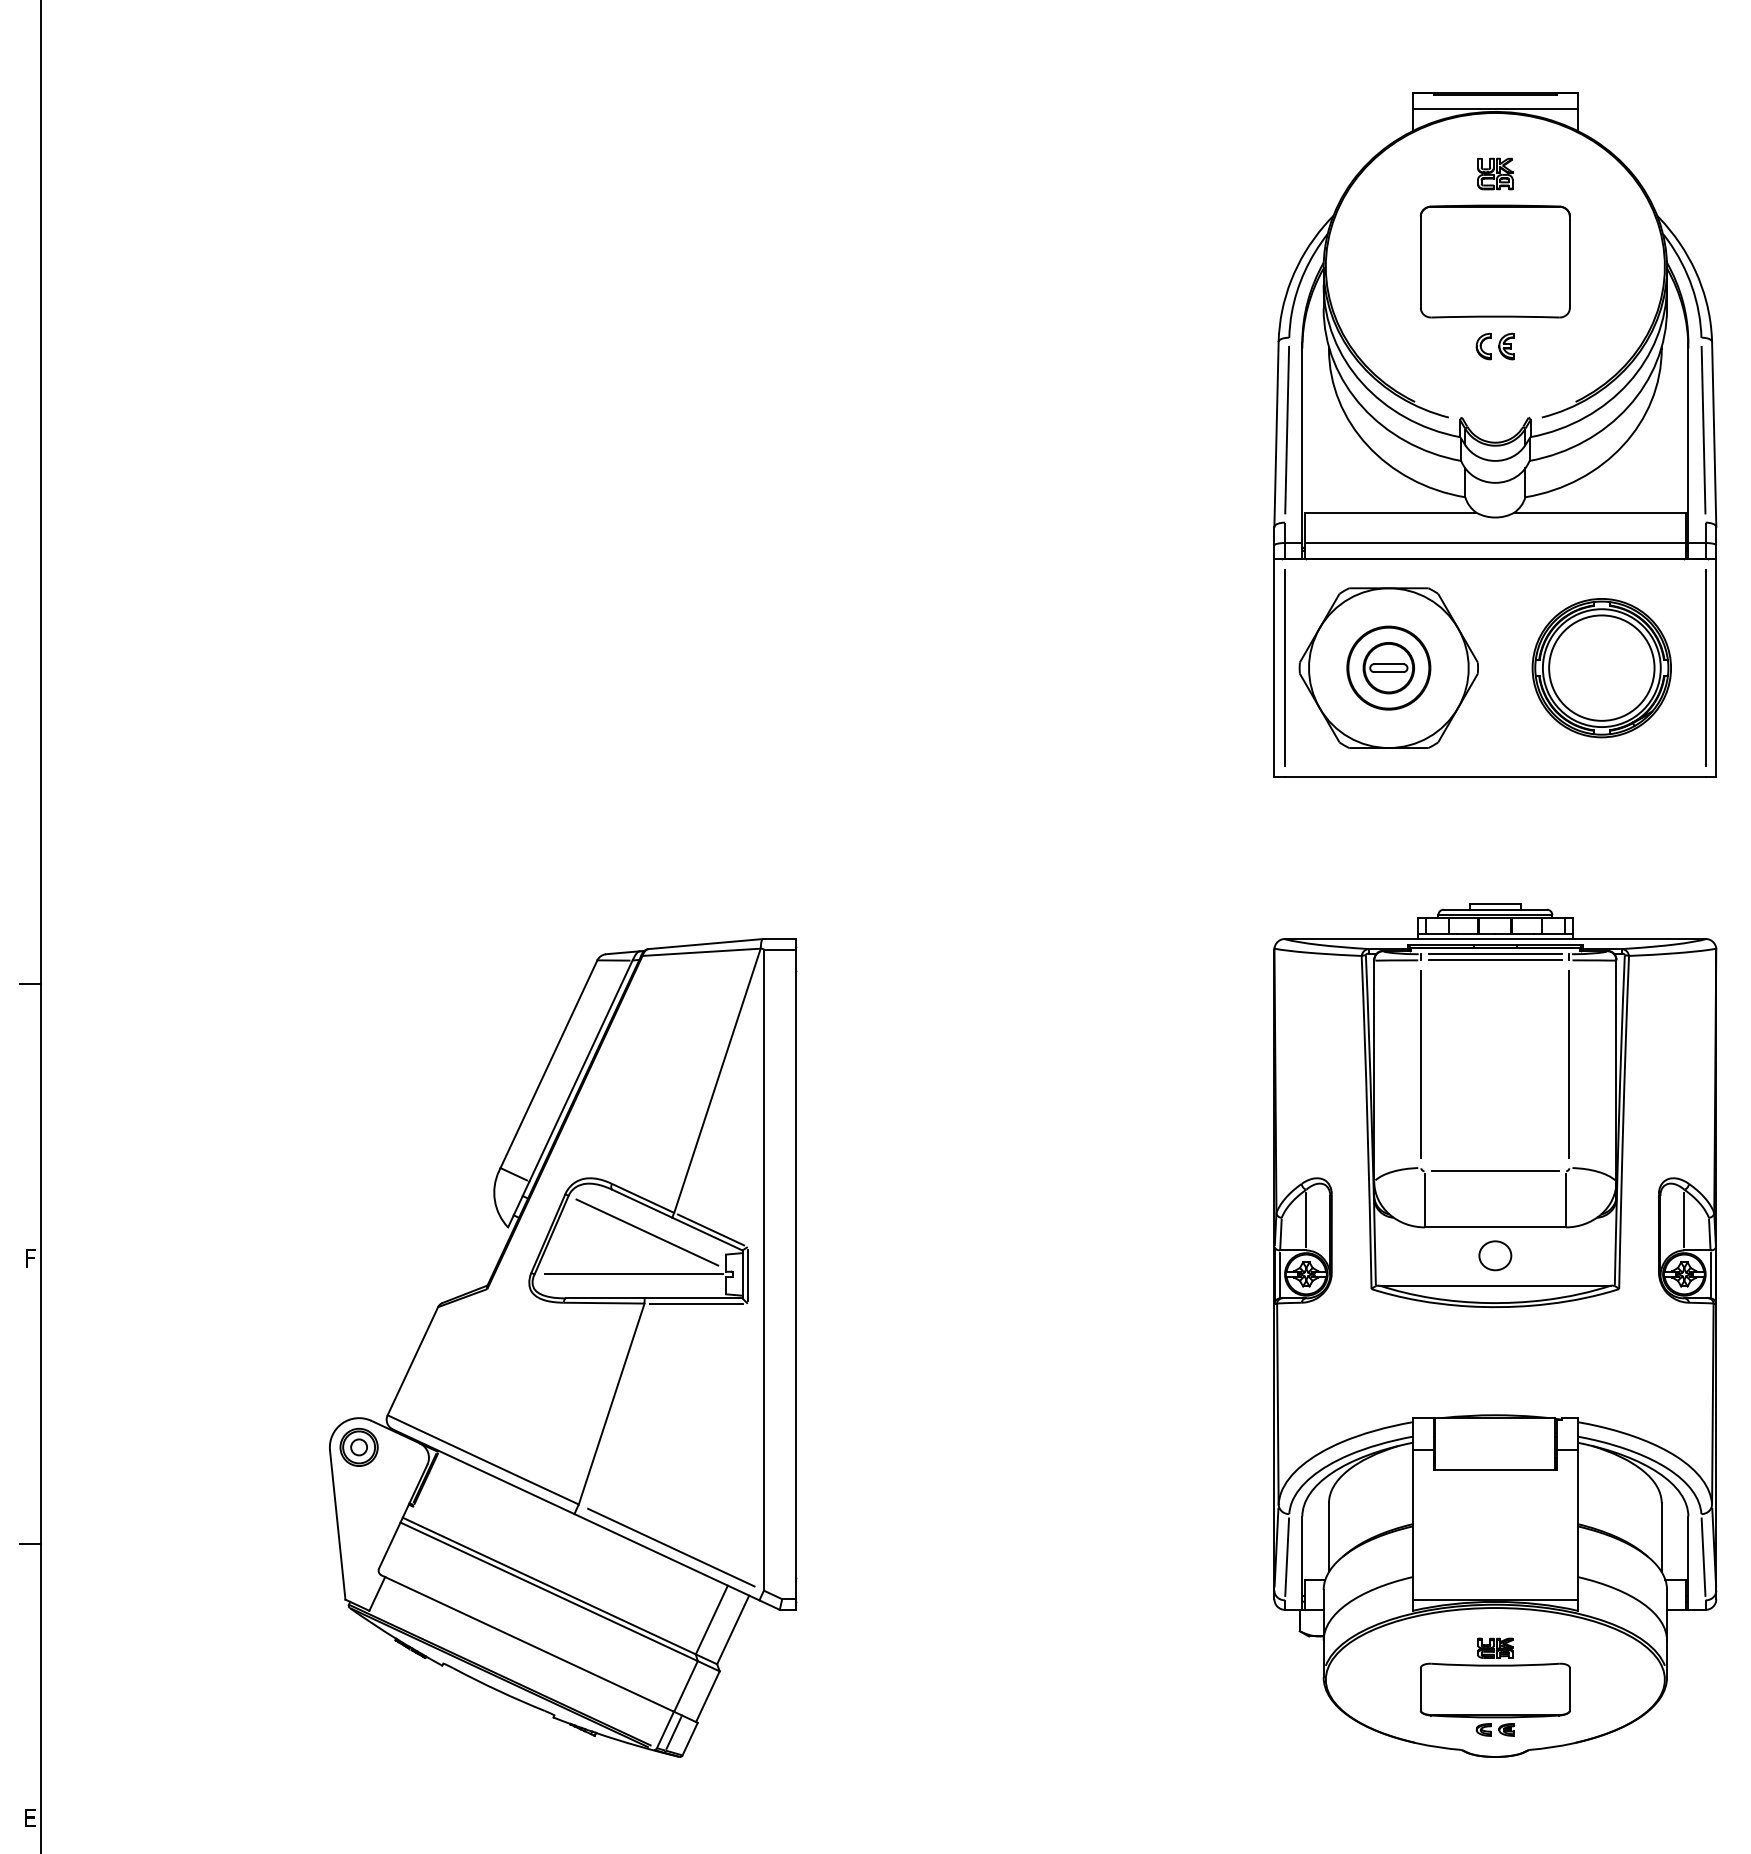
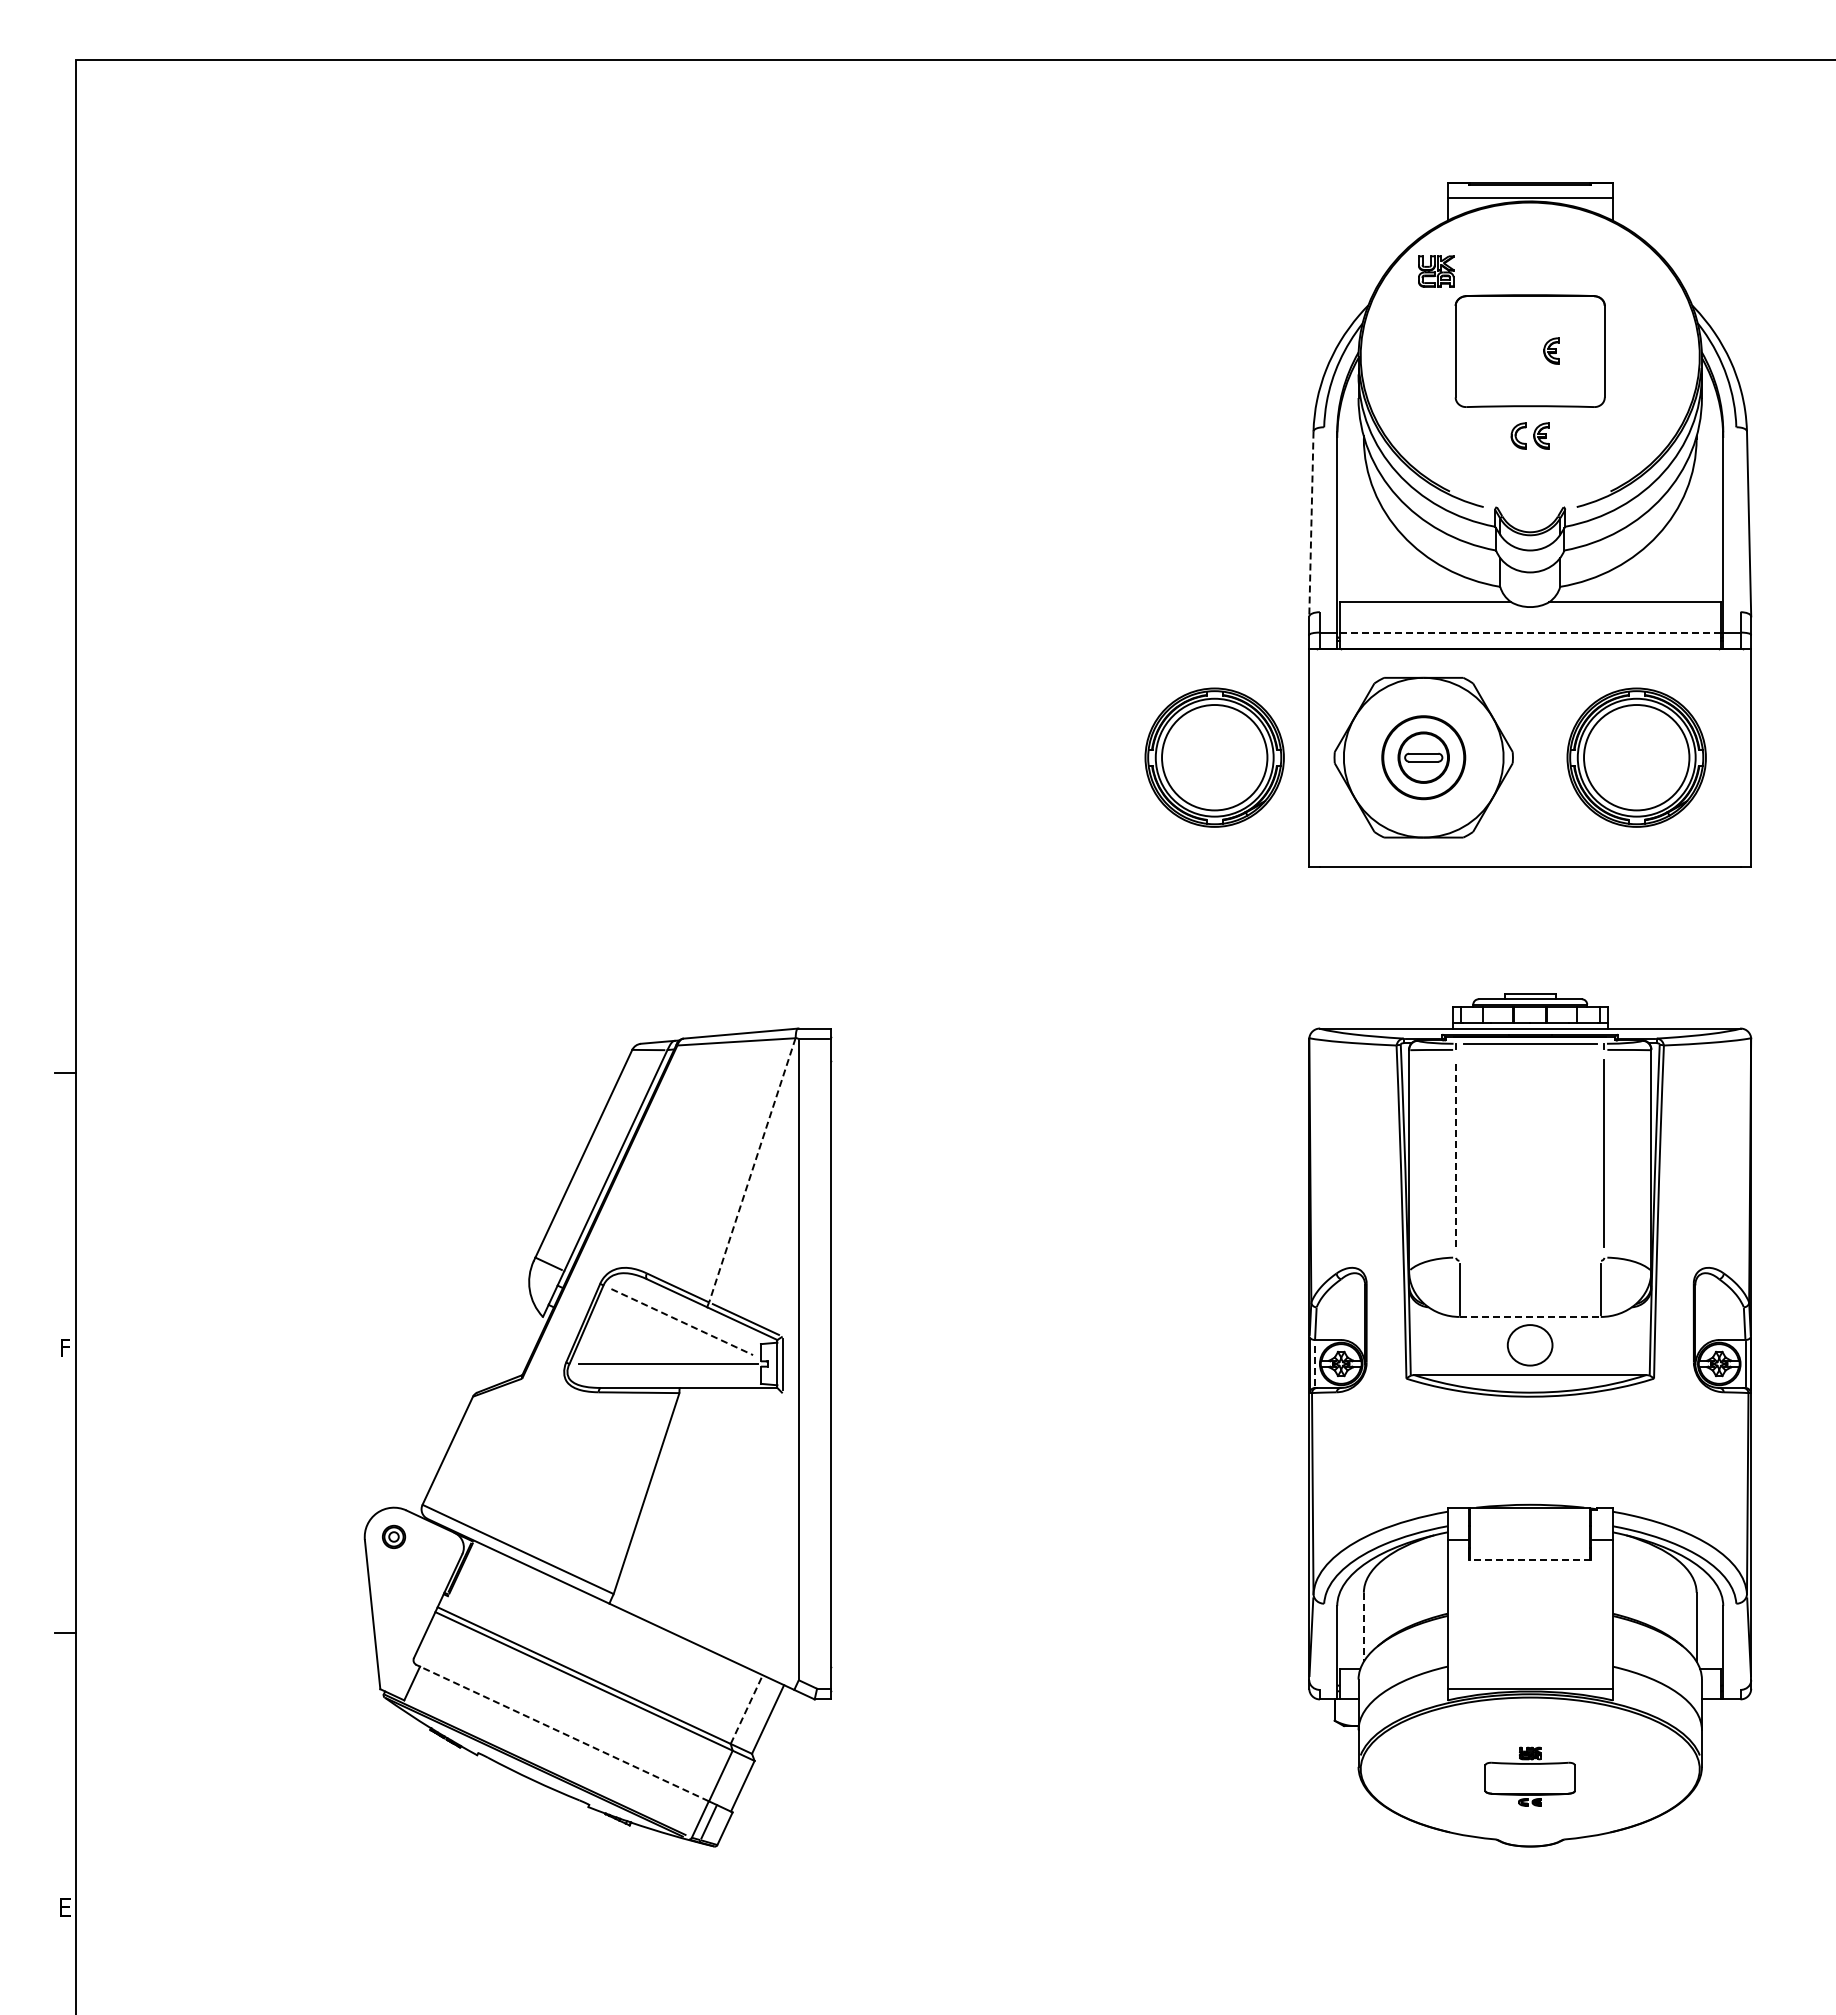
part: (1495, 173) -> (1436, 271), moved
part: (1516, 260) -> (1551, 350), added
line: (1286, 429) -> (1321, 519), removed
line: (1703, 429) -> (1738, 519), removed
line: (1276, 434) -> (1311, 524), solid -> dashed
line: (1495, 542) -> (1530, 632), solid -> dashed
part: (1179, 667) -> (1214, 757), added
line: (1284, 667) -> (1319, 757), removed
line: (1705, 667) -> (1740, 757), removed
line: (1494, 959) -> (1529, 1049), removed
line: (1421, 1063) -> (1456, 1153), solid -> dashed
line: (717, 1080) -> (752, 1170), solid -> dashed
line: (1494, 1170) -> (1529, 1260), removed
line: (1306, 1219) -> (1341, 1309), removed
line: (1684, 1219) -> (1719, 1309), removed
line: (1495, 1226) -> (1530, 1316), solid -> dashed
line: (647, 1232) -> (682, 1322), solid -> dashed
part: (1495, 1255) -> (1530, 1345), size x1.4
line: (1279, 1273) -> (1314, 1363), solid -> dashed
line: (695, 1303) -> (730, 1393), removed
part: (358, 1446) -> (393, 1536), size x0.6
line: (1494, 1469) -> (1529, 1559), solid -> dashed
line: (1328, 1537) -> (1363, 1627), solid -> dashed
line: (670, 1547) -> (705, 1637), removed
line: (1286, 1556) -> (1321, 1646), removed
line: (1703, 1556) -> (1738, 1646), removed
line: (711, 1619) -> (746, 1709), solid -> dashed
line: (529, 1643) -> (564, 1733), solid -> dashed
part: (1494, 1686) -> (1529, 1776), size x0.6

